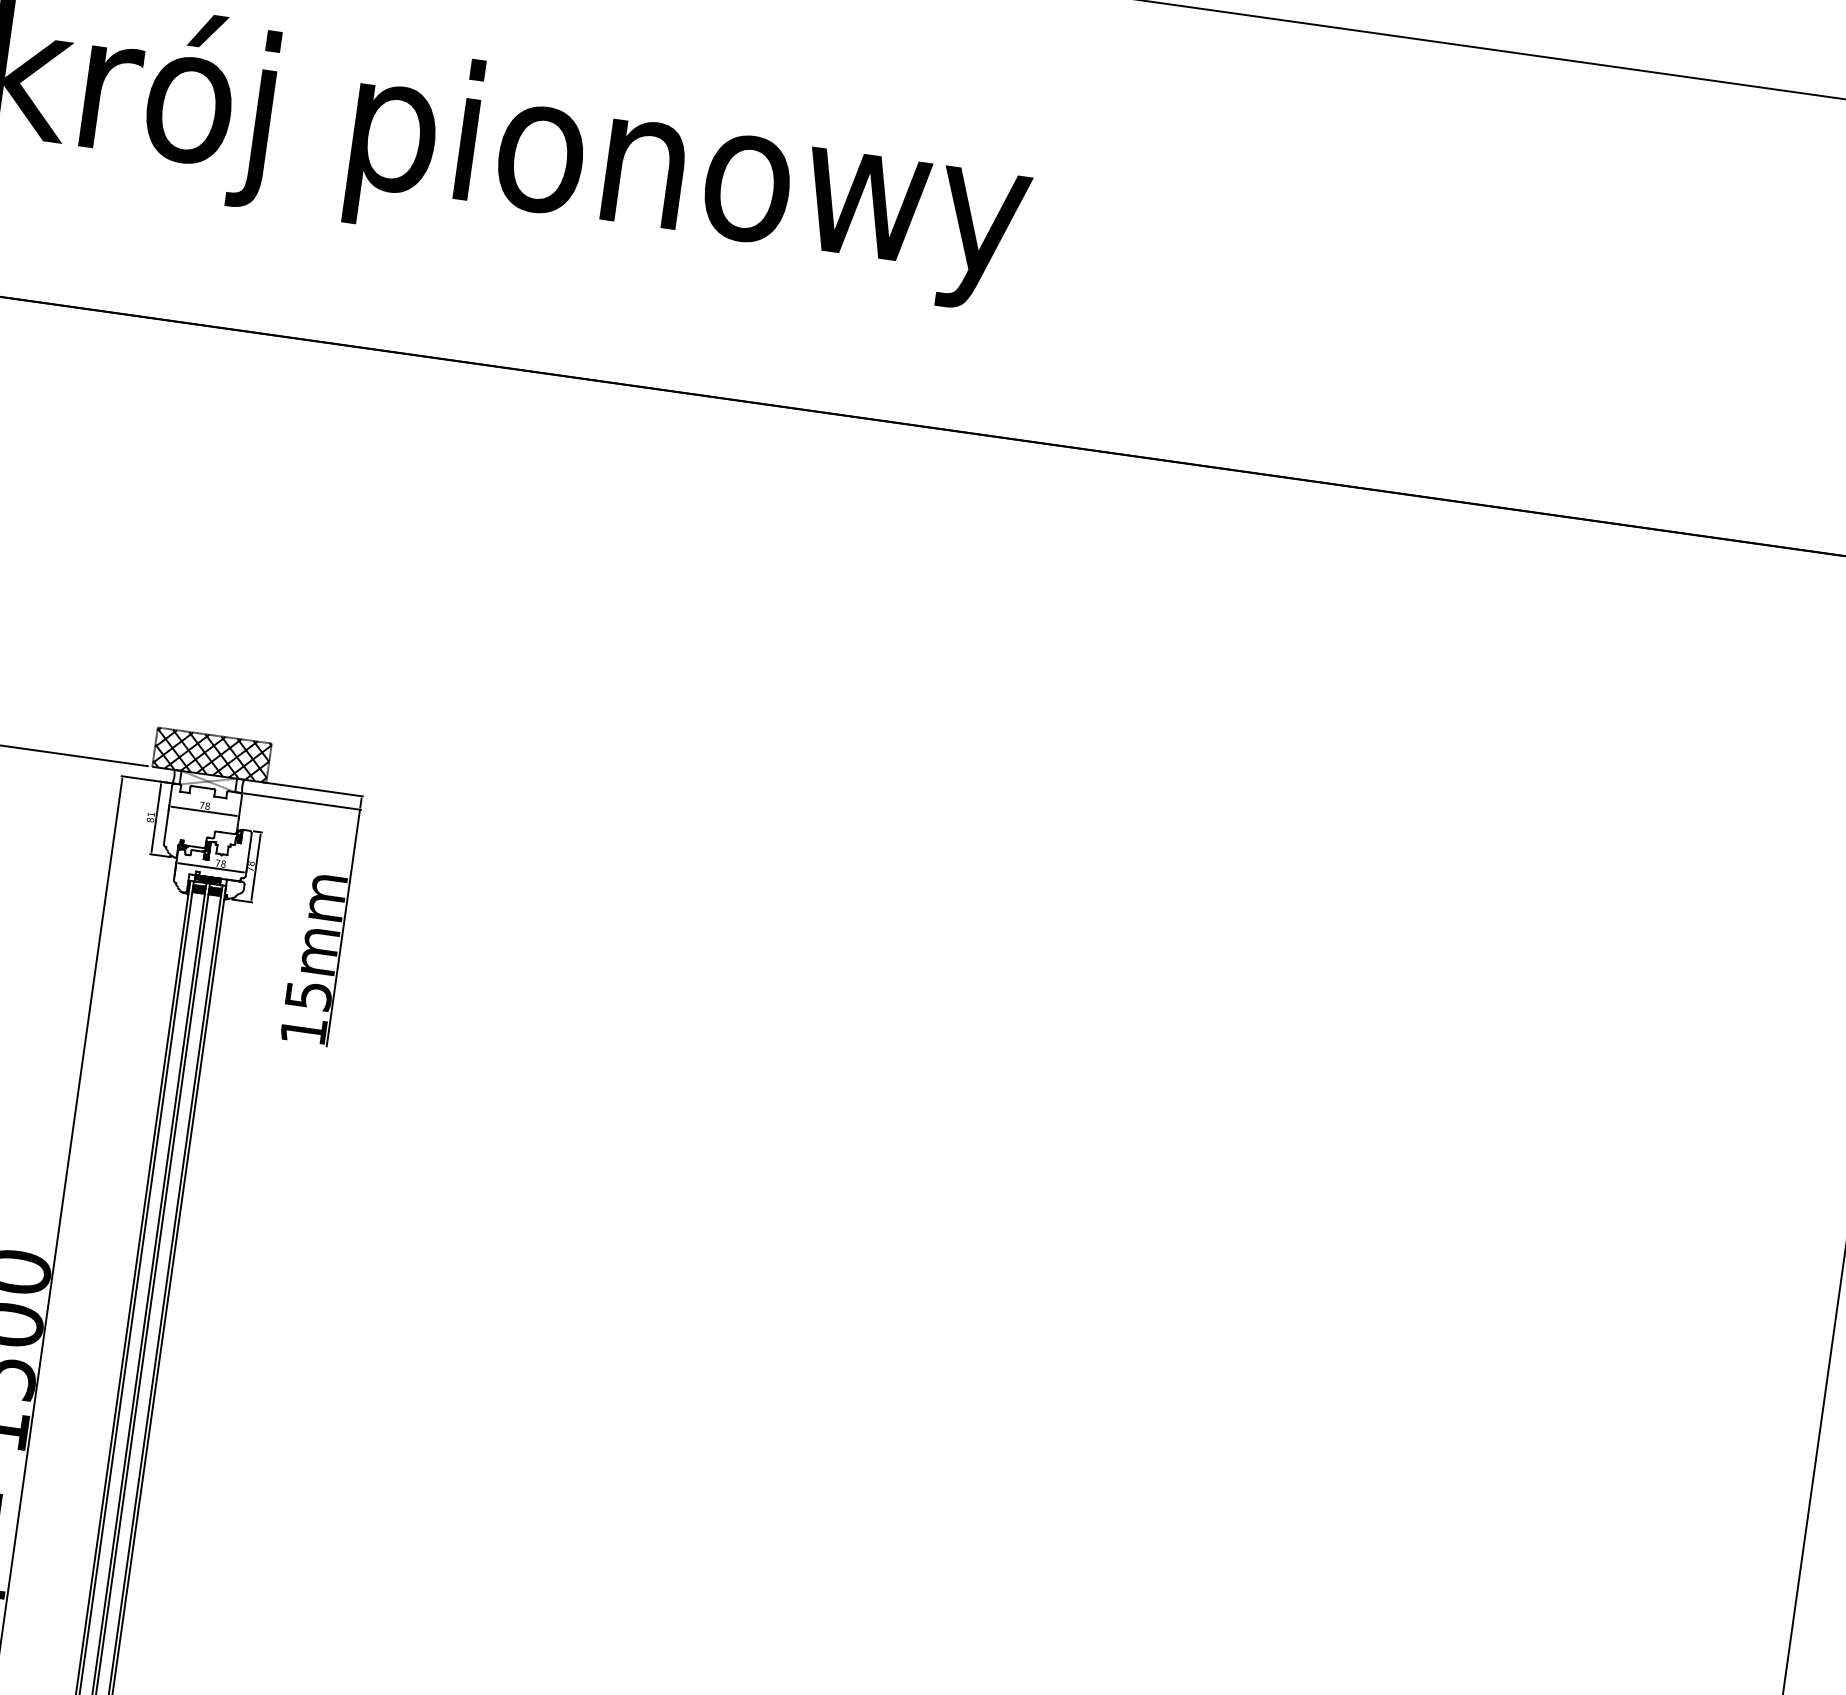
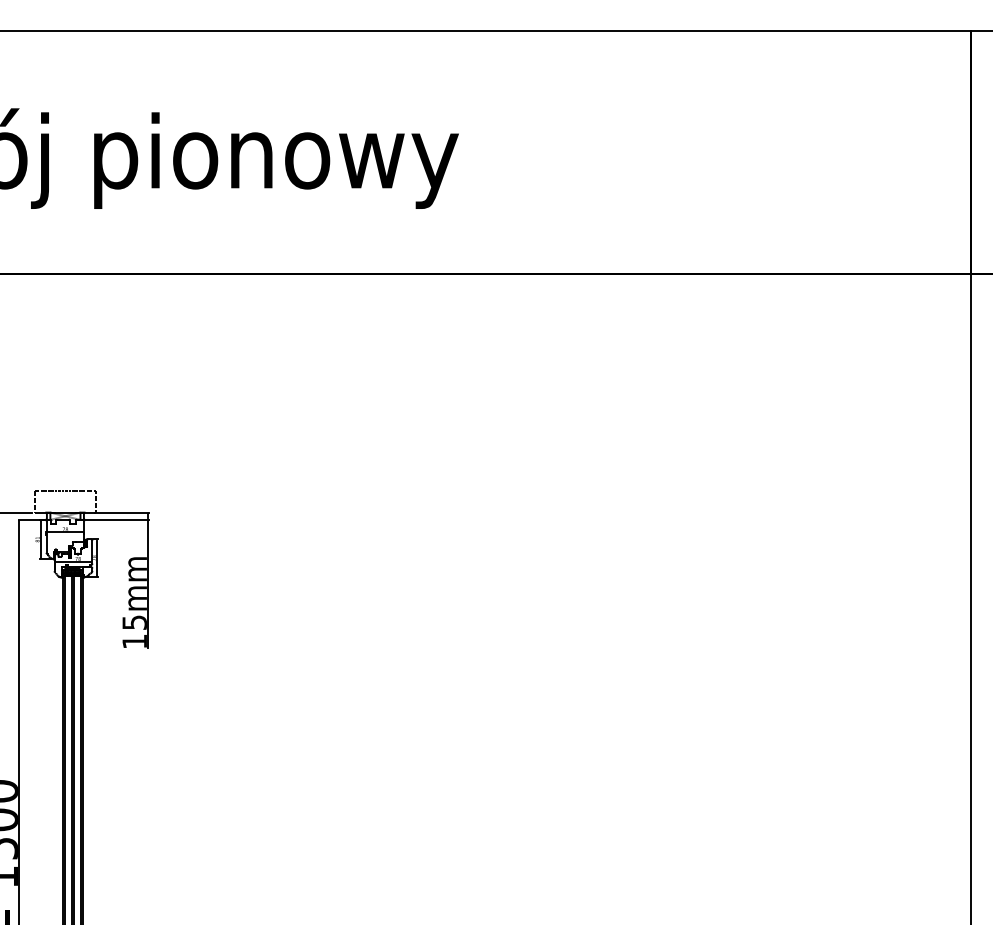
hatch: (212, 754) -> (65, 501), removed

